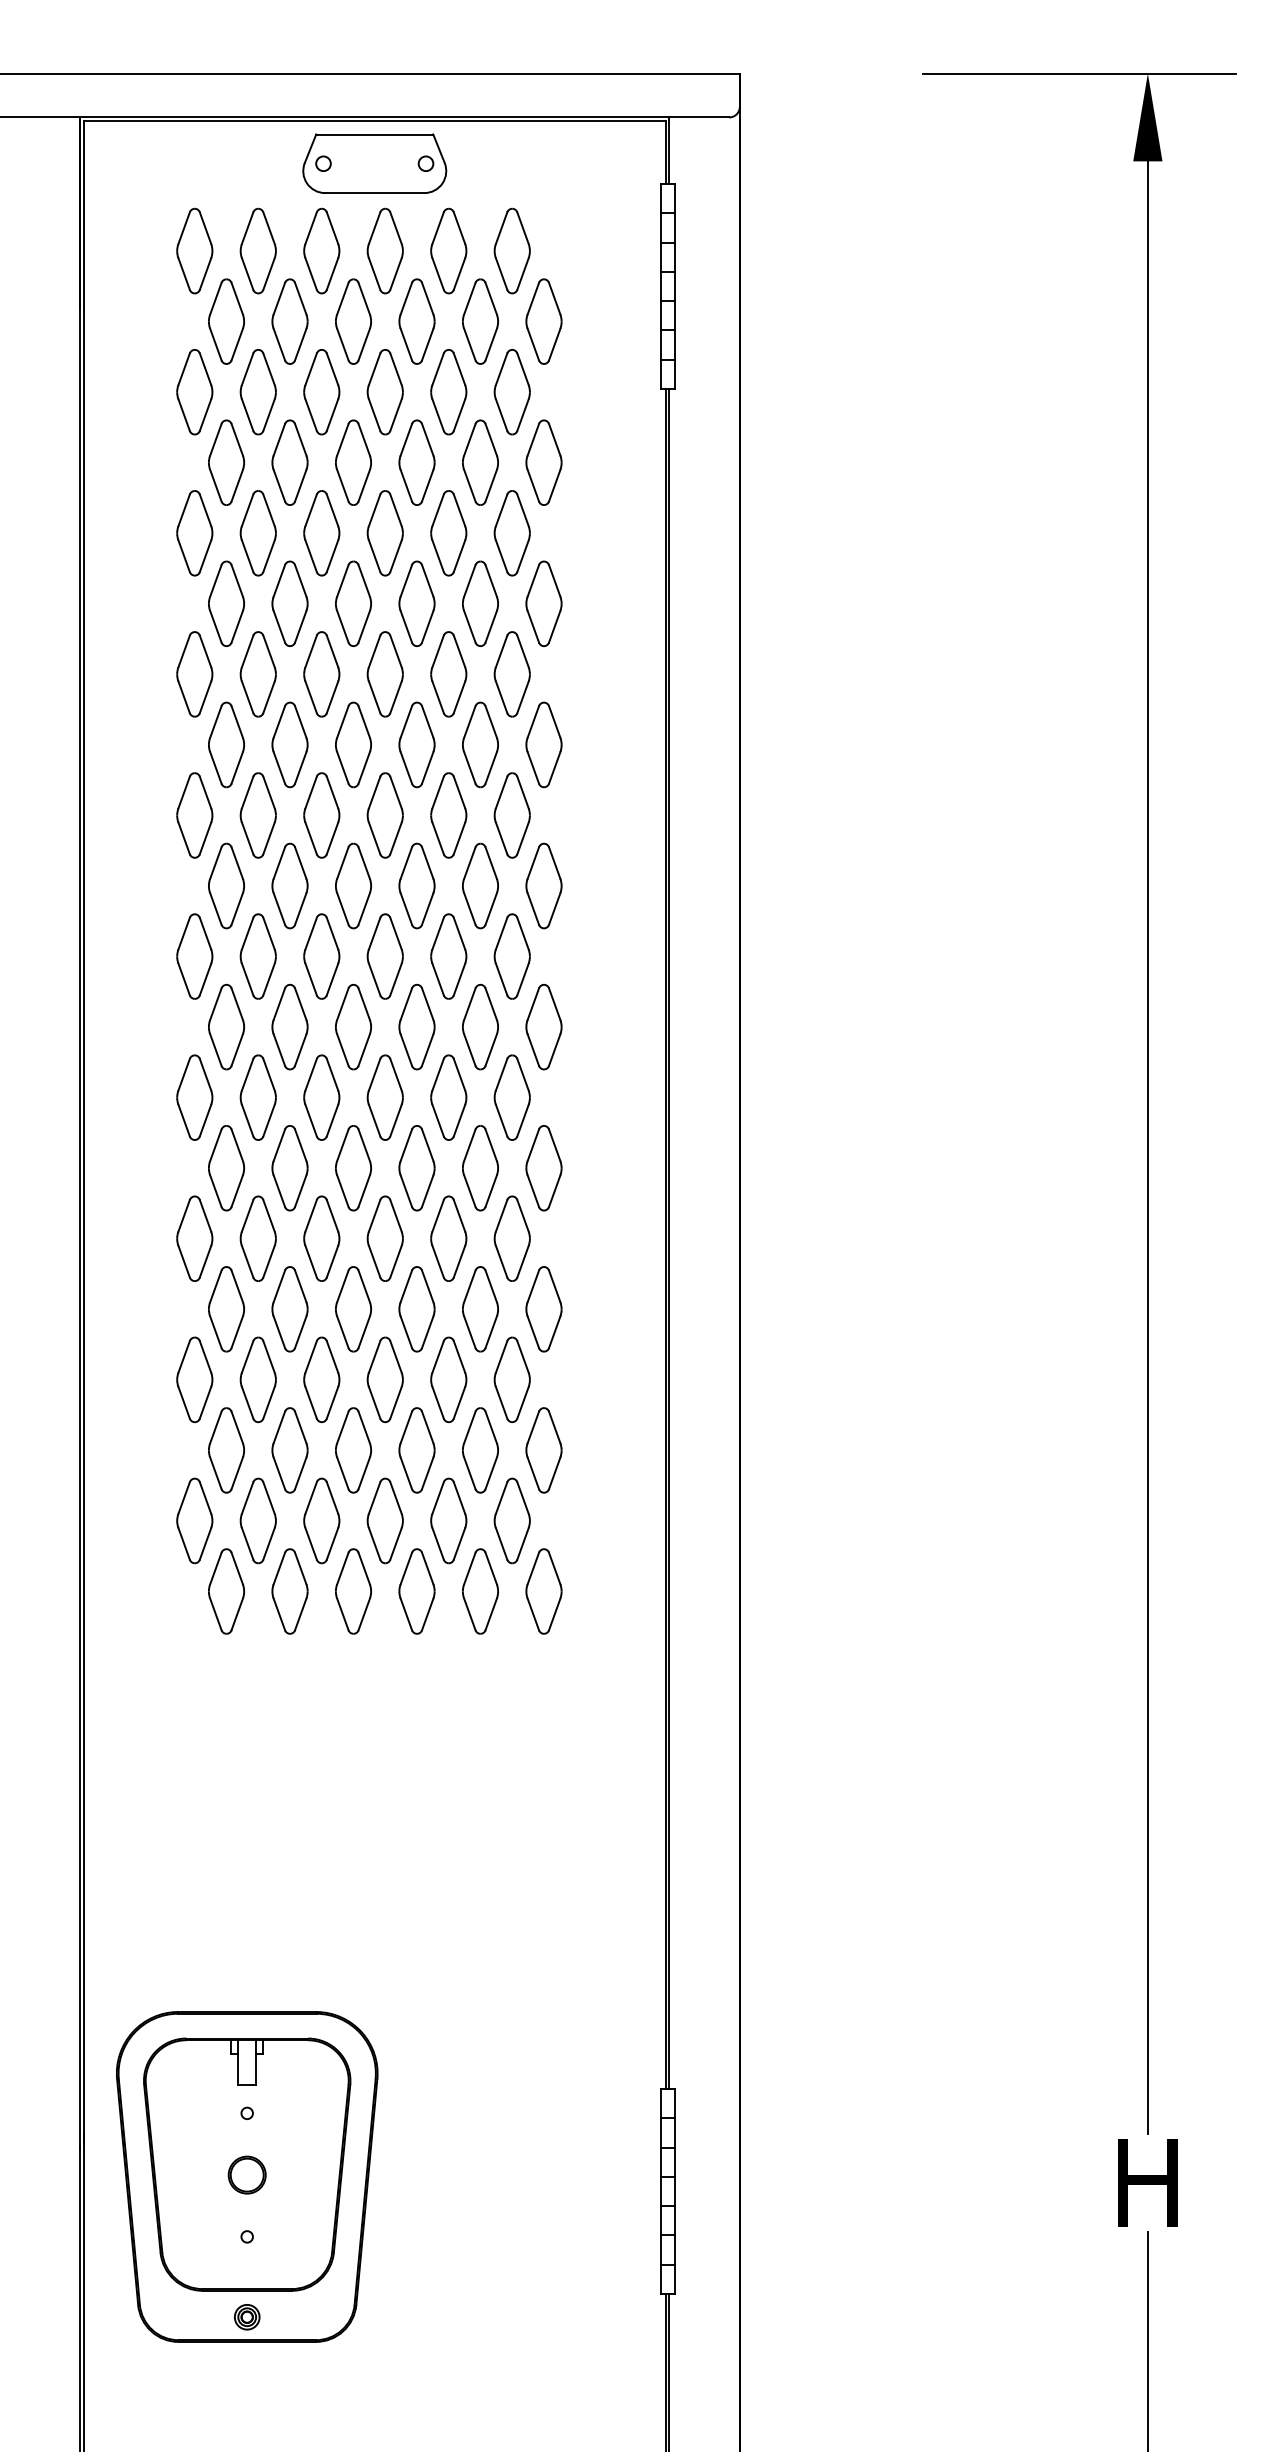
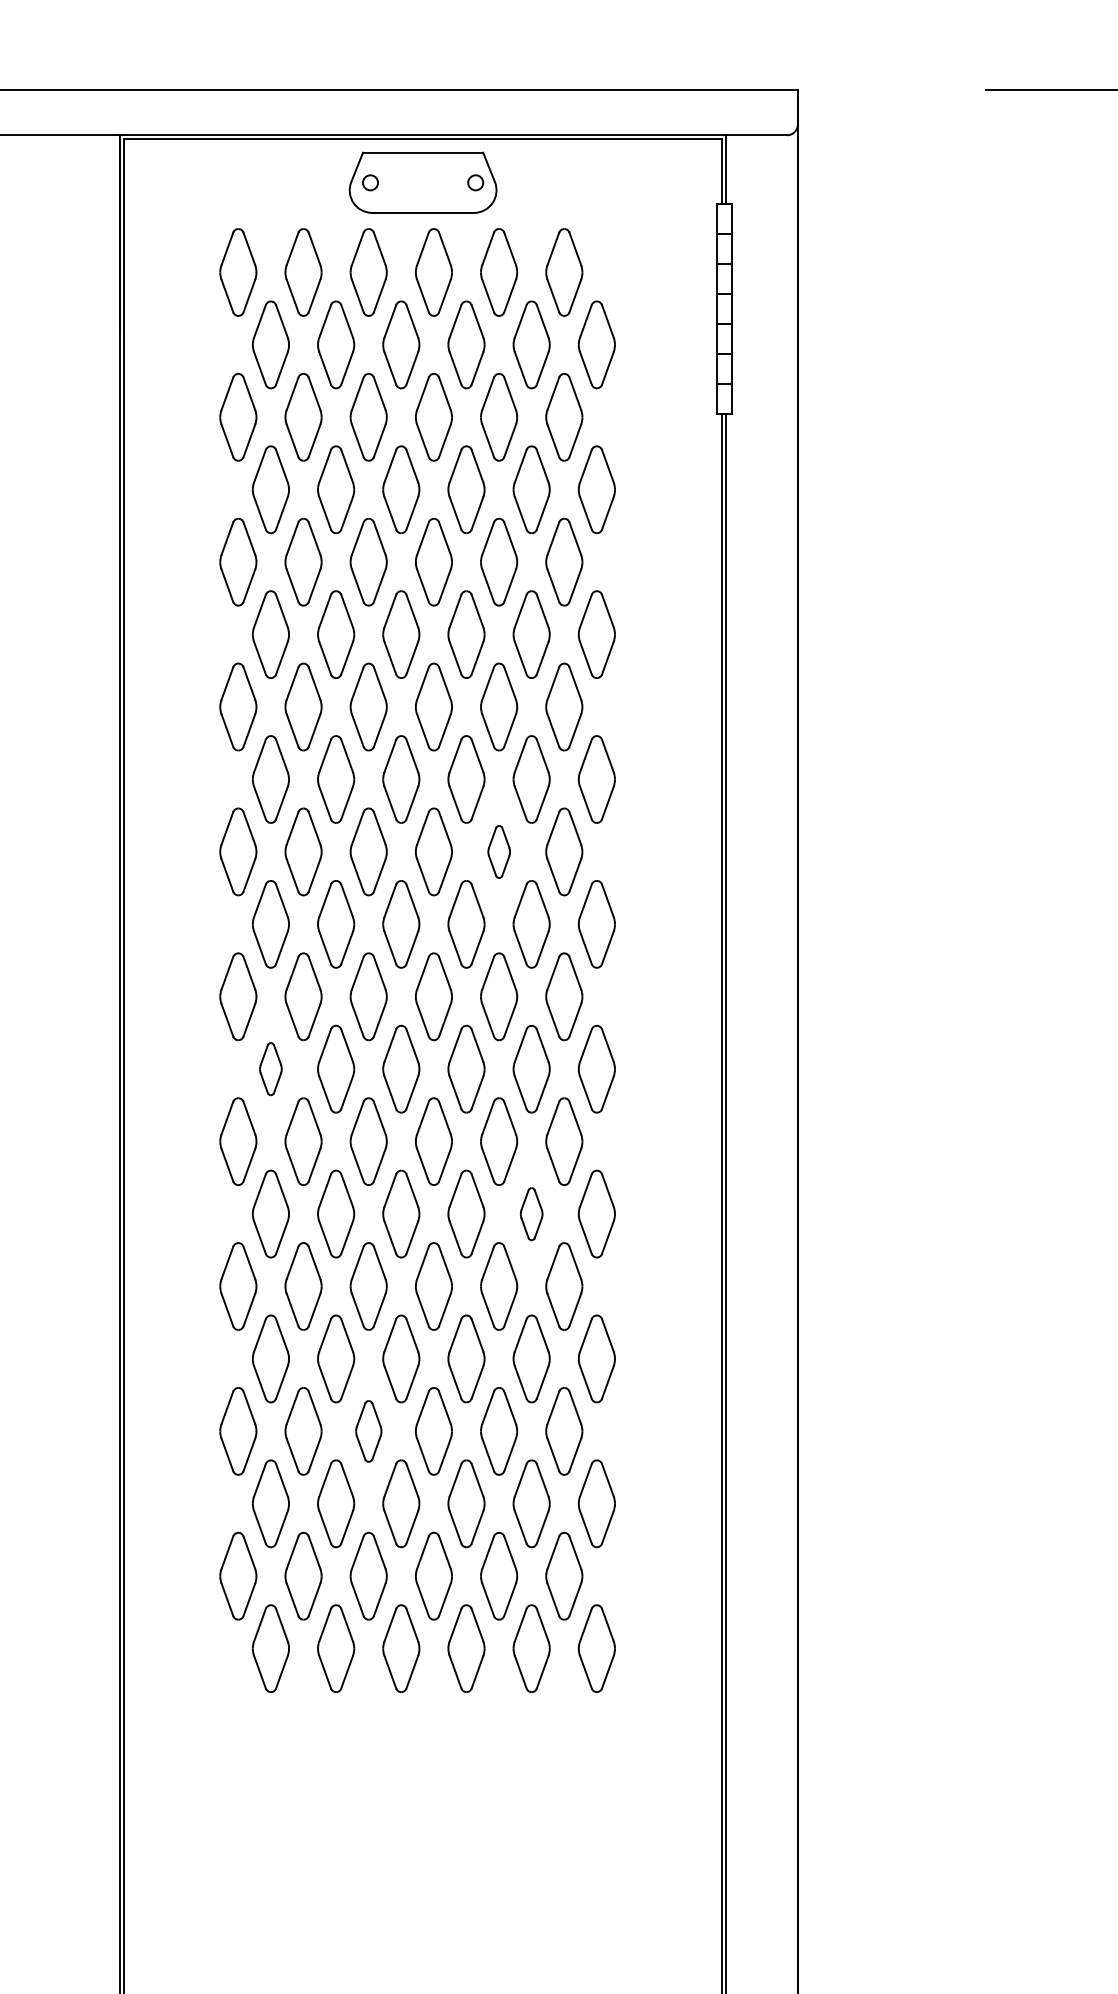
part: (448, 815) -> (498, 851), size x0.6
part: (226, 1026) -> (270, 1068), size x0.6
part: (480, 1168) -> (531, 1214), size x0.6
part: (321, 1379) -> (368, 1431), size x0.7

